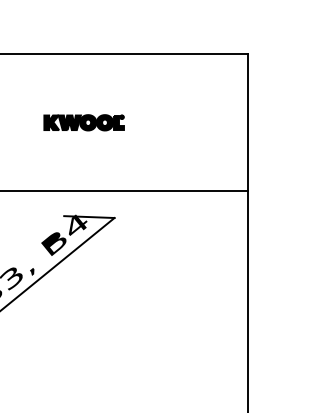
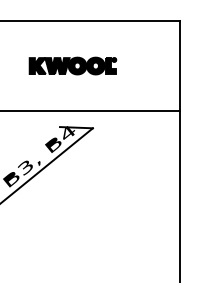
part: (83, 121) -> (72, 65), size x1.67

